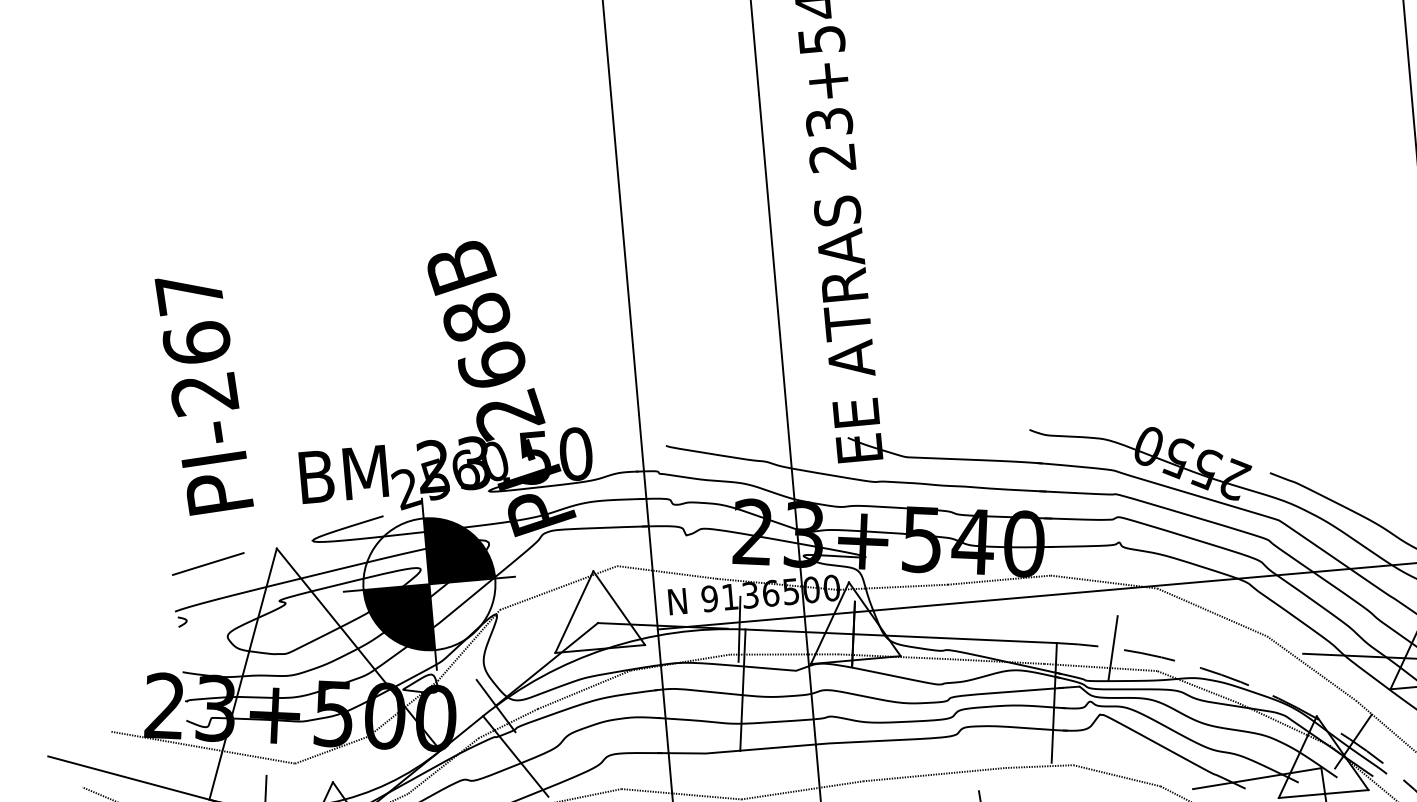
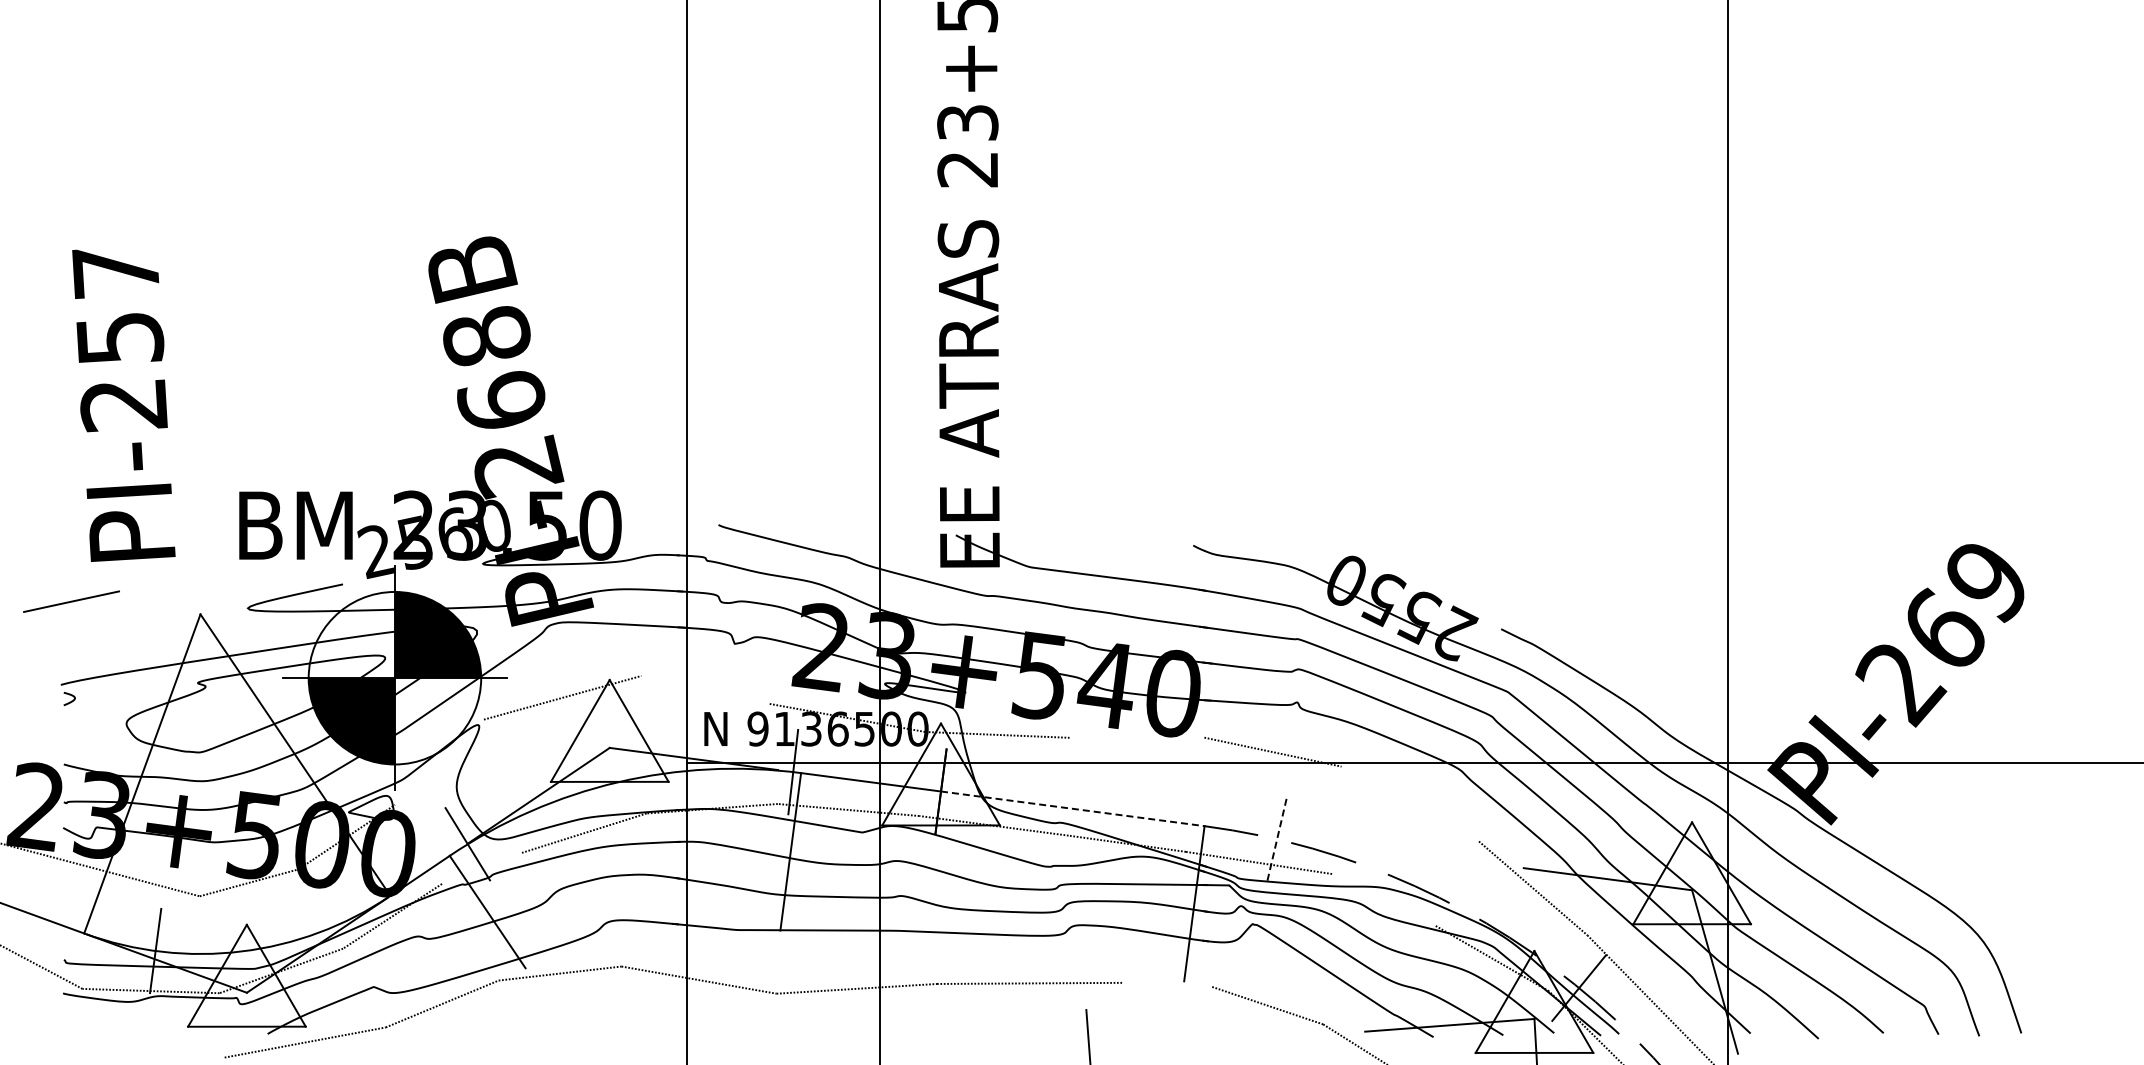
text: (196, 342) -> (119, 337), PI-267 -> PI-257
line: (208, 563) -> (71, 601), moved
line: (667, 572) -> (705, 689), removed
line: (999, 579) -> (1136, 737), removed
line: (1211, 612) -> (1409, 803), removed
line: (954, 638) -> (1072, 808), solid -> dashed
line: (468, 644) -> (439, 761), removed
line: (1113, 647) -> (1277, 838), solid -> dashed
line: (1198, 687) -> (1383, 899), removed
line: (508, 722) -> (481, 867), removed
line: (1039, 766) -> (1167, 984), removed

